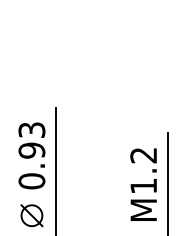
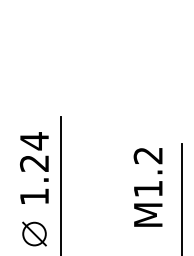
text: (31, 155) -> (34, 168), 0.93 -> 1.24
text: (143, 184) -> (148, 187), moved

